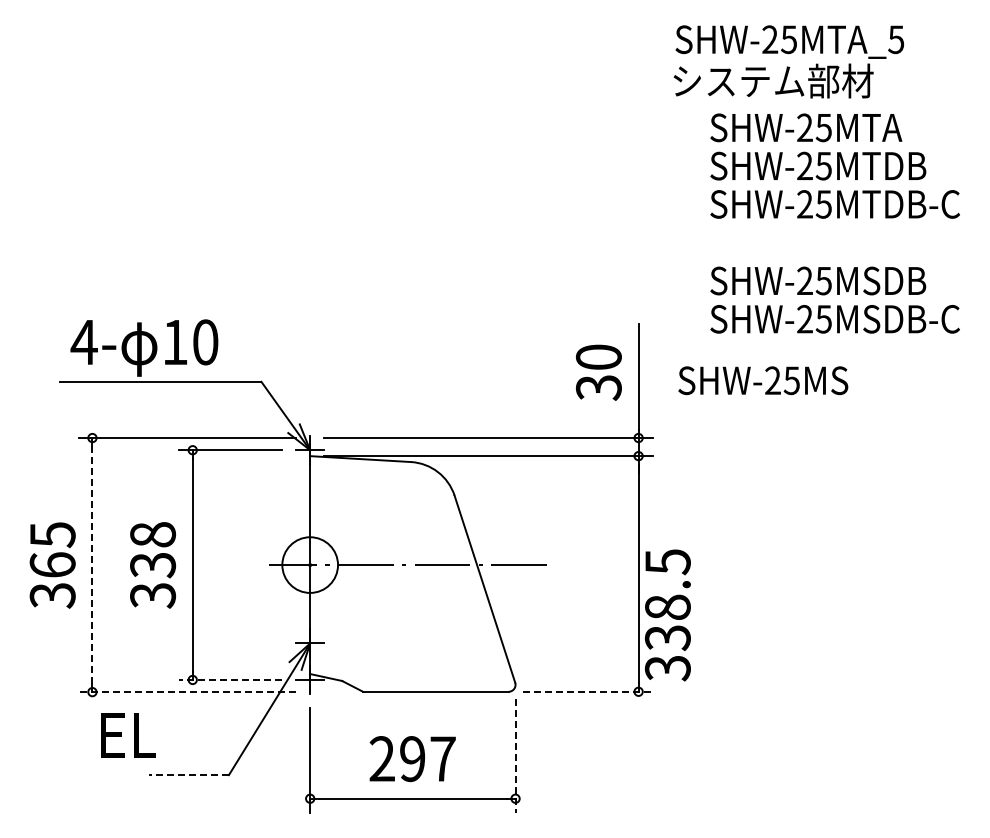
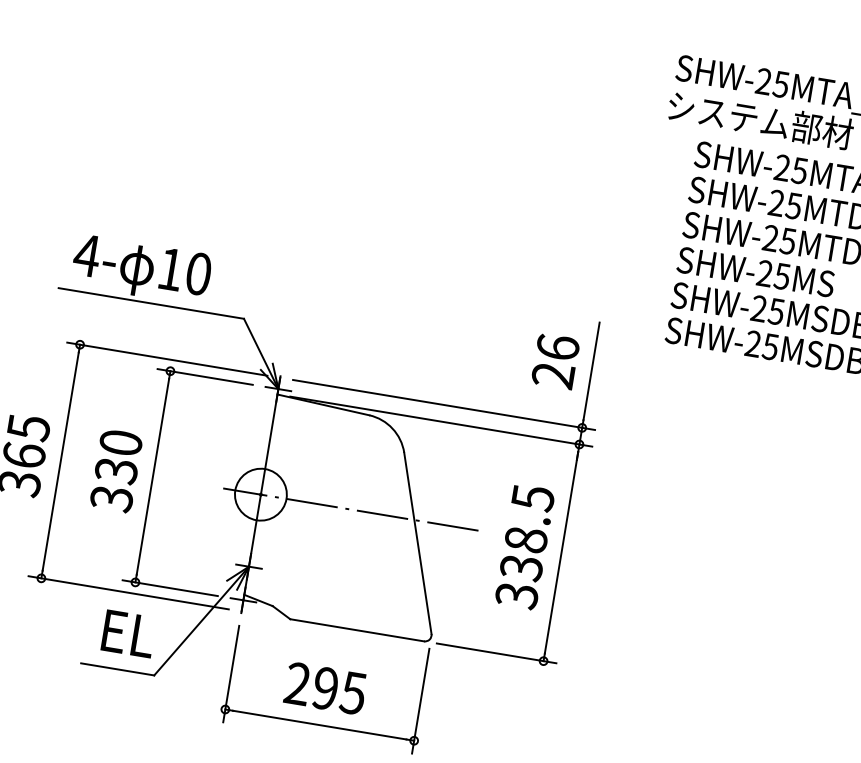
text: (598, 372) -> (555, 361), 30 -> 26
text: (763, 380) -> (756, 271), moved
text: (152, 534) -> (120, 442), 338 -> 330
line: (92, 565) -> (60, 461), dashed -> solid
text: (667, 615) -> (524, 547), moved
line: (230, 679) -> (170, 587), dashed -> solid
line: (588, 691) -> (497, 653), dashed -> solid
line: (187, 692) -> (128, 593), dashed -> solid
text: (128, 735) -> (128, 633), moved
line: (515, 755) -> (420, 700), dashed -> solid
text: (442, 759) -> (352, 693), 297 -> 295
line: (189, 775) -> (117, 669), dashed -> solid

